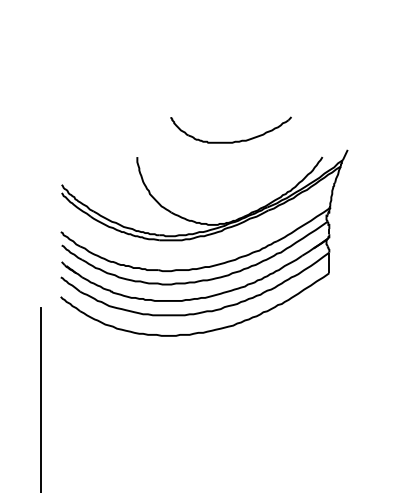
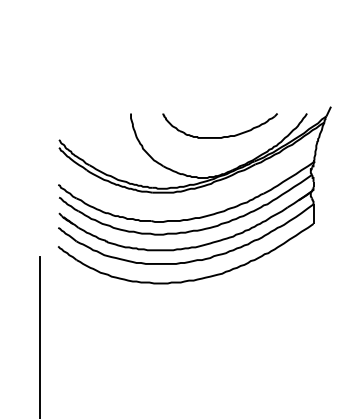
part: (230, 141) -> (219, 136), moved

